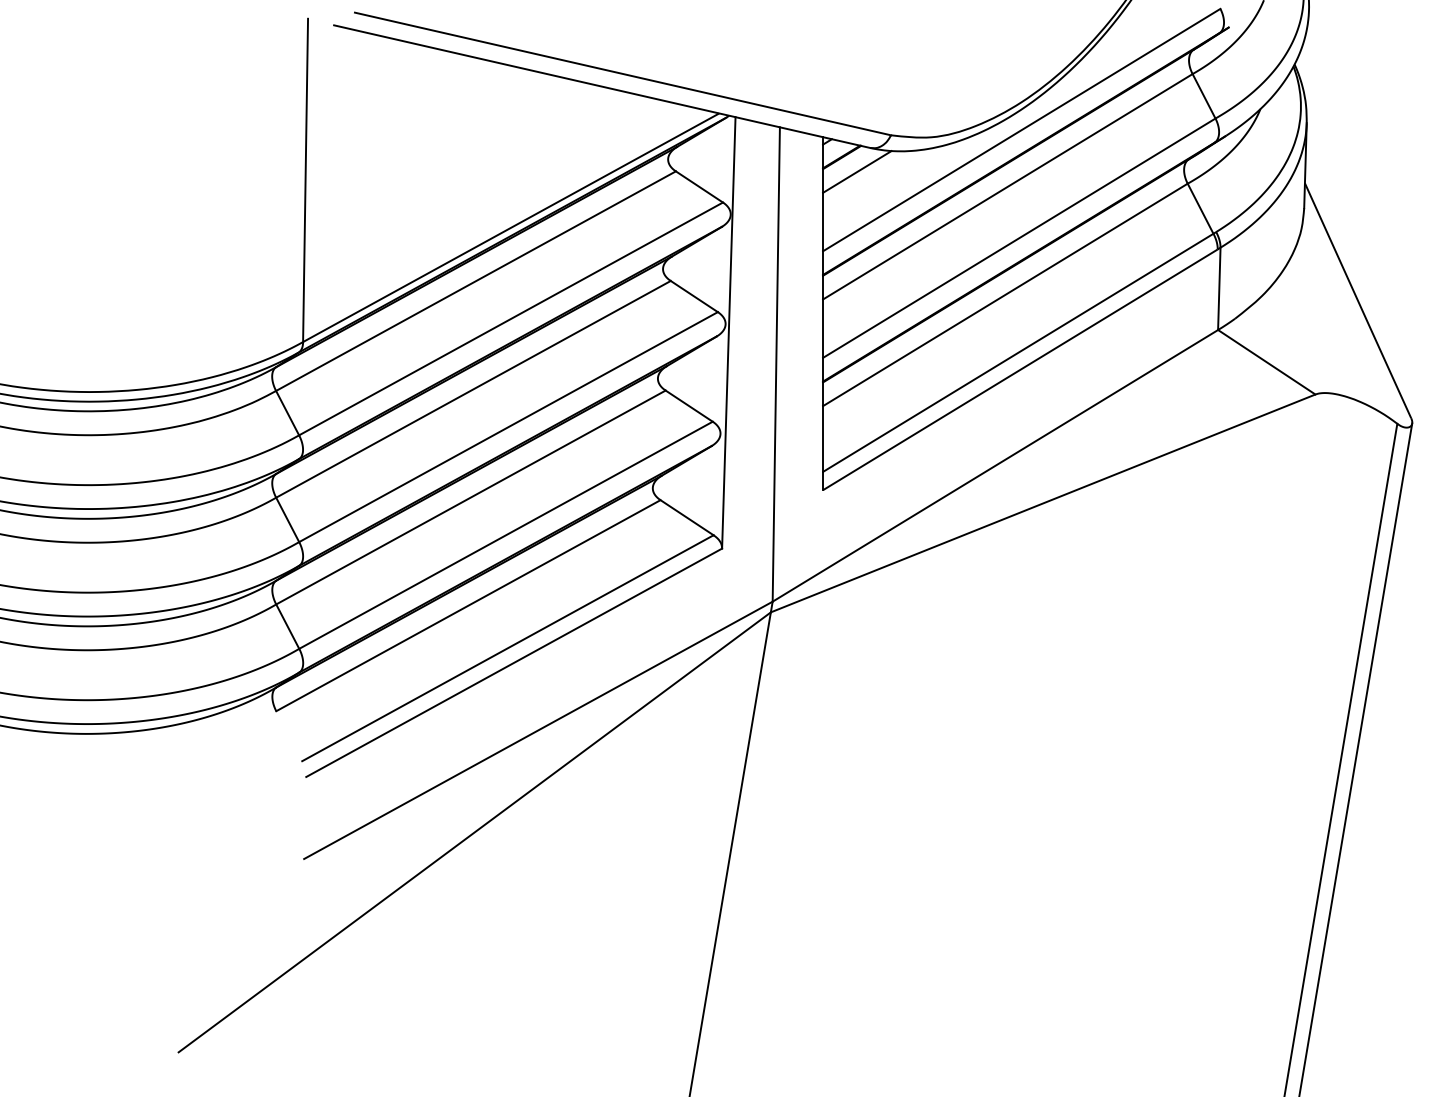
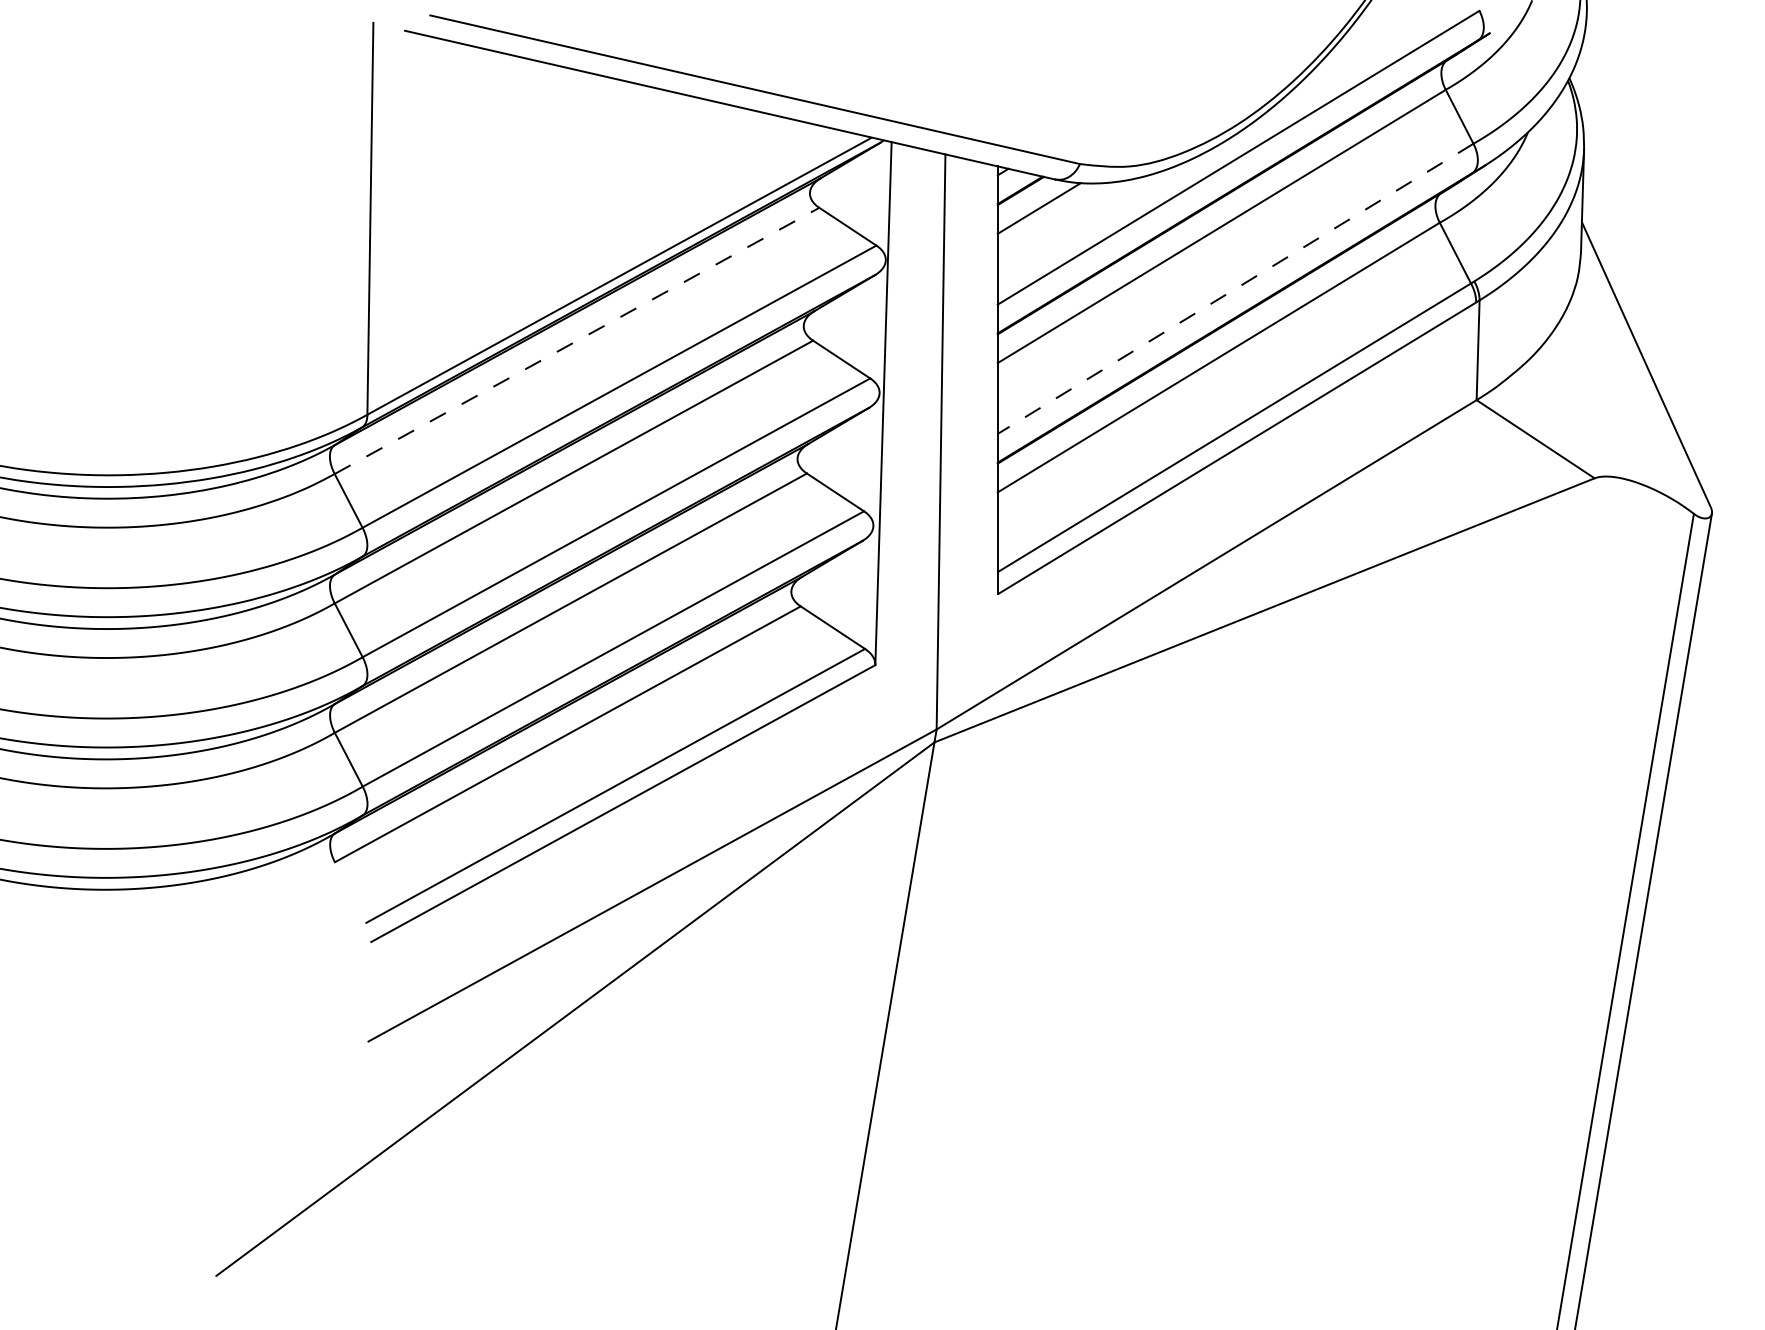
line: (1019, 237) -> (1235, 288), solid -> dashed
line: (476, 280) -> (577, 340), solid -> dashed

